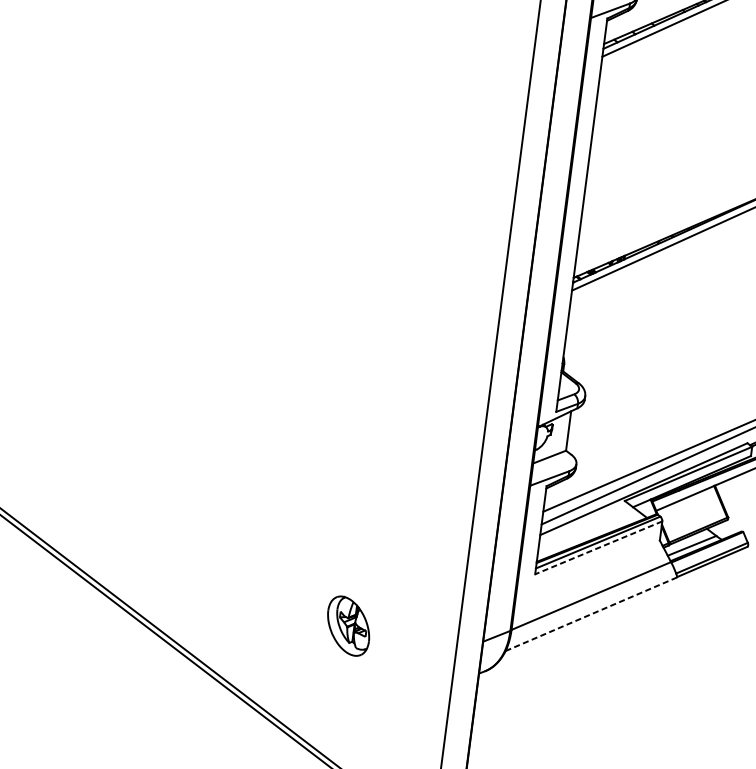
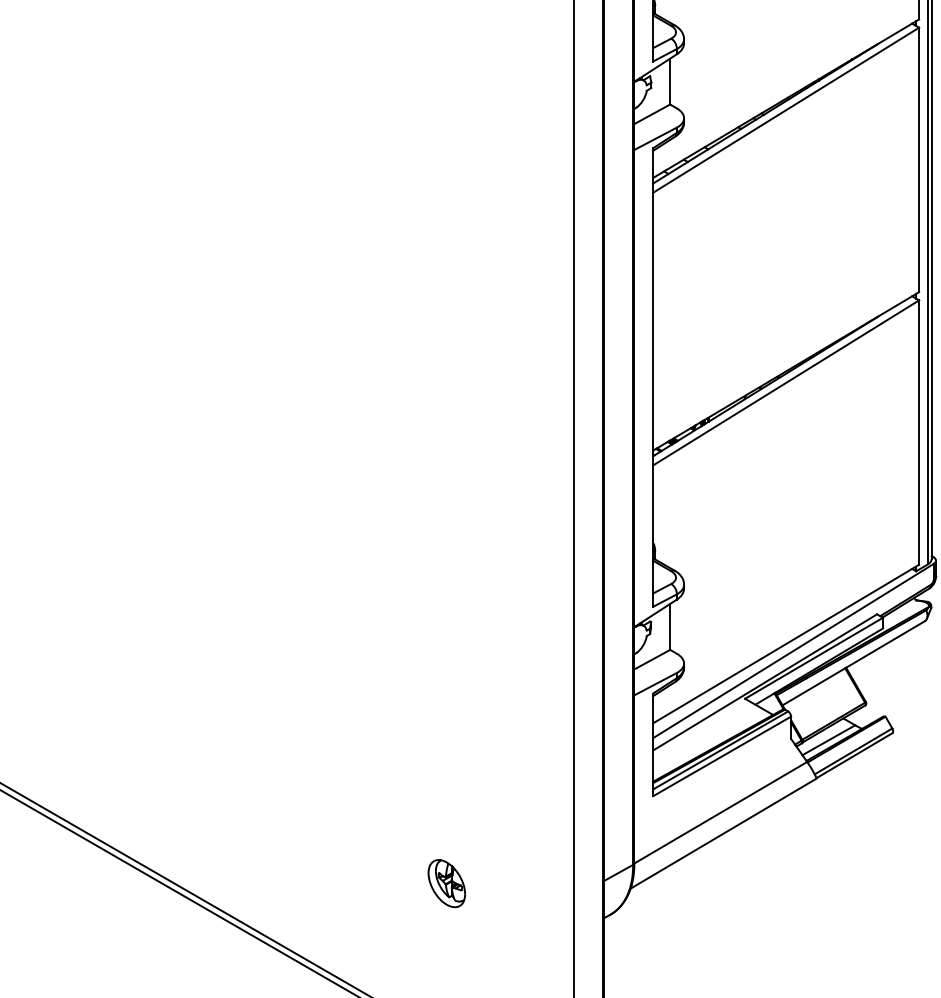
line: (599, 547) -> (722, 756), dashed -> solid
line: (592, 614) -> (724, 833), dashed -> solid
part: (348, 626) -> (446, 883), size x0.71

